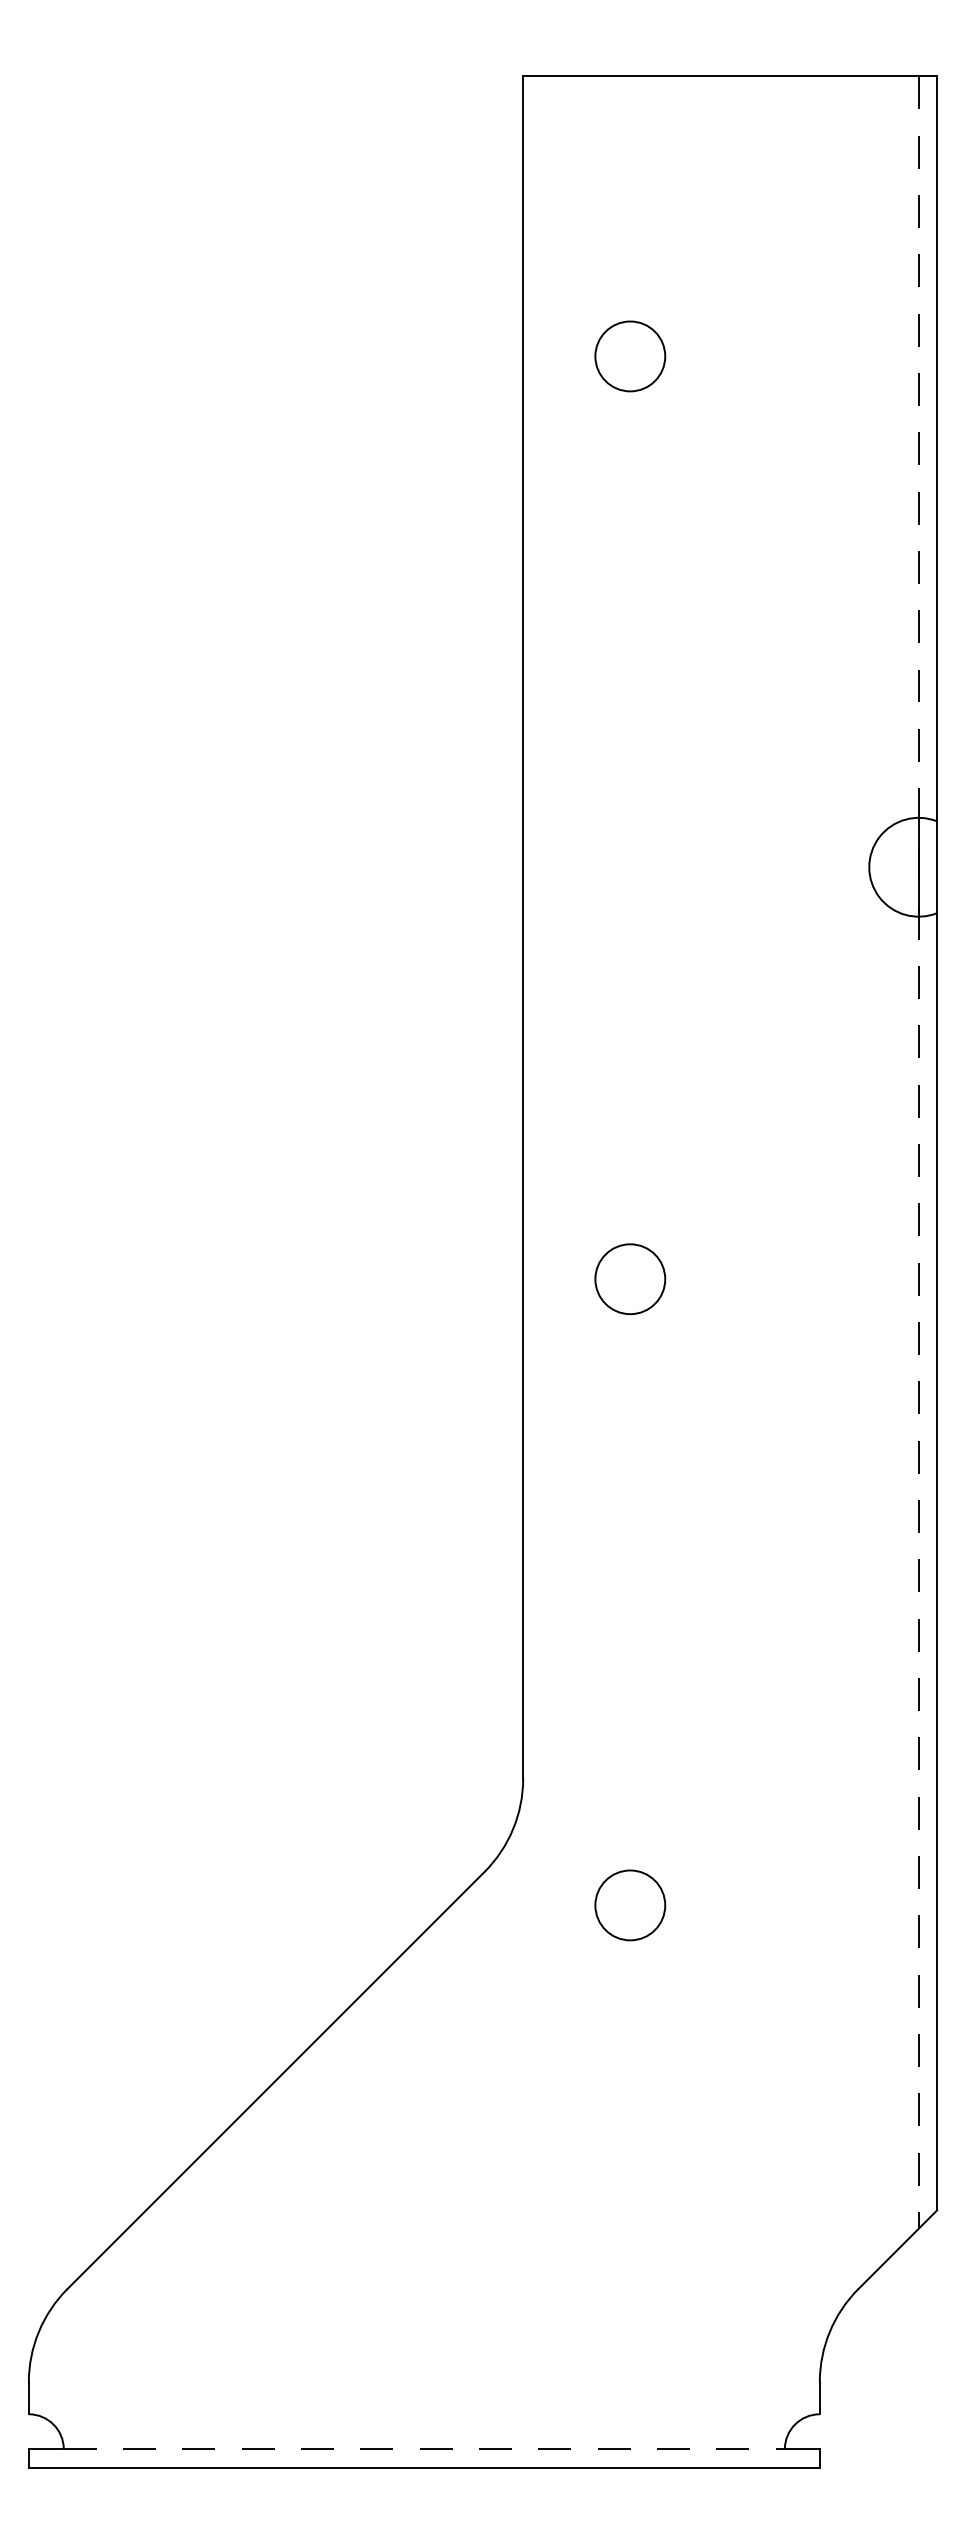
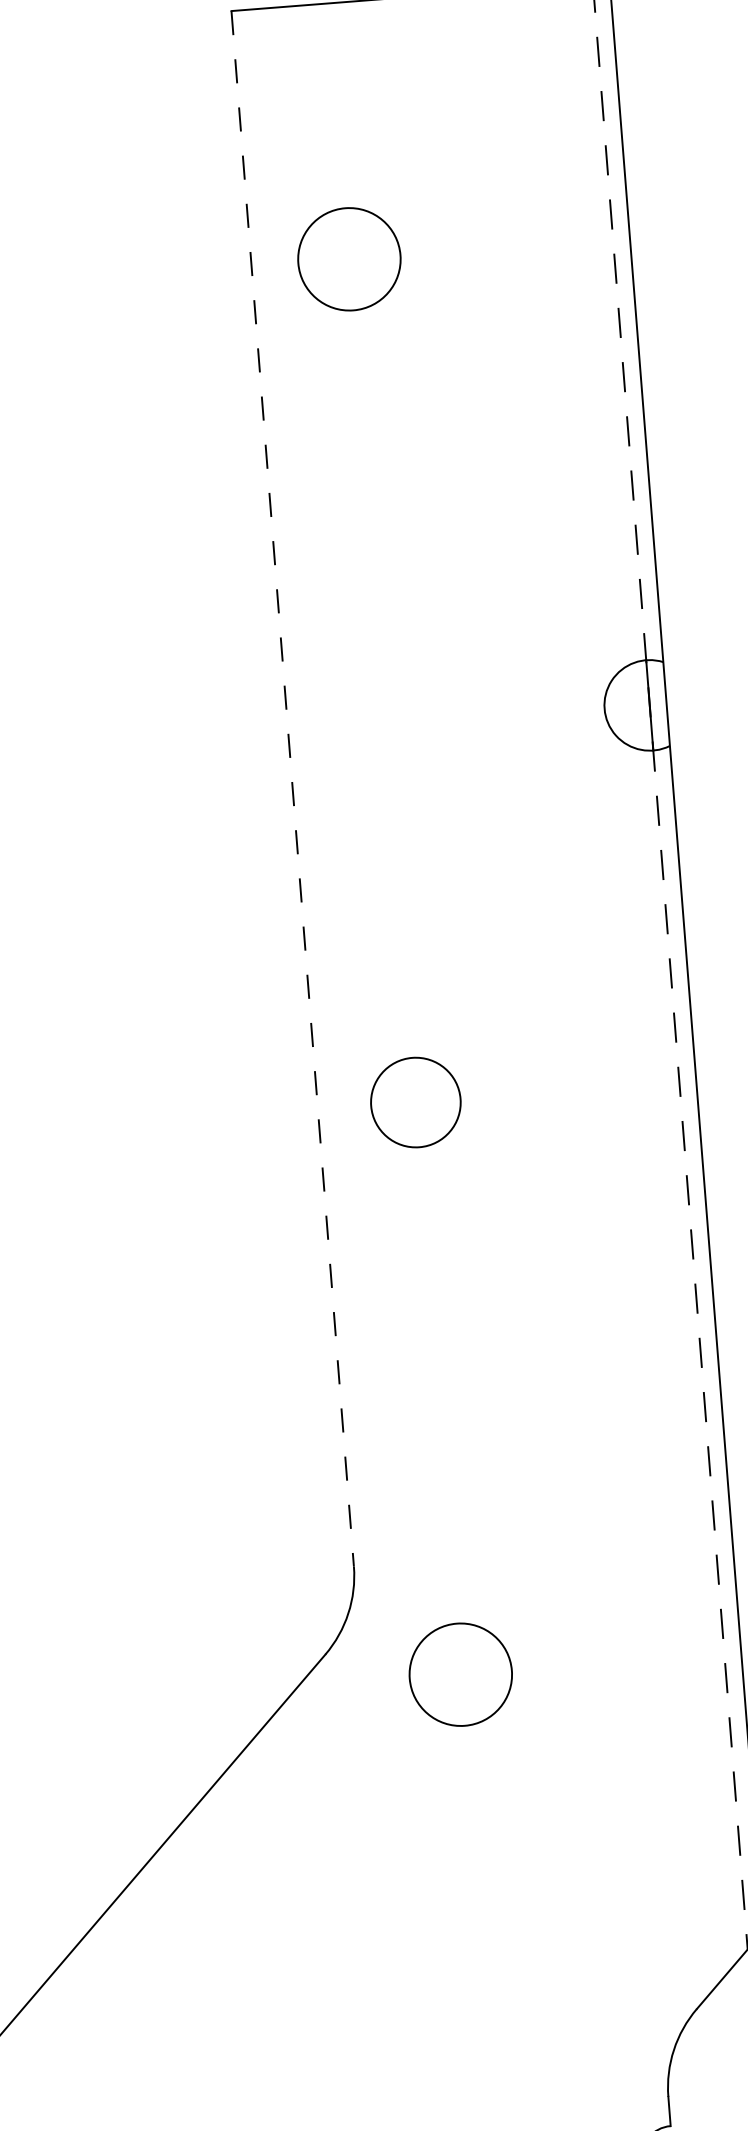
circle: (630, 356) -> (349, 259), size x1.6
line: (523, 928) -> (293, 789), solid -> dashed
circle: (630, 1279) -> (416, 1102), size x1.4
circle: (630, 1905) -> (461, 1674), size x1.6

